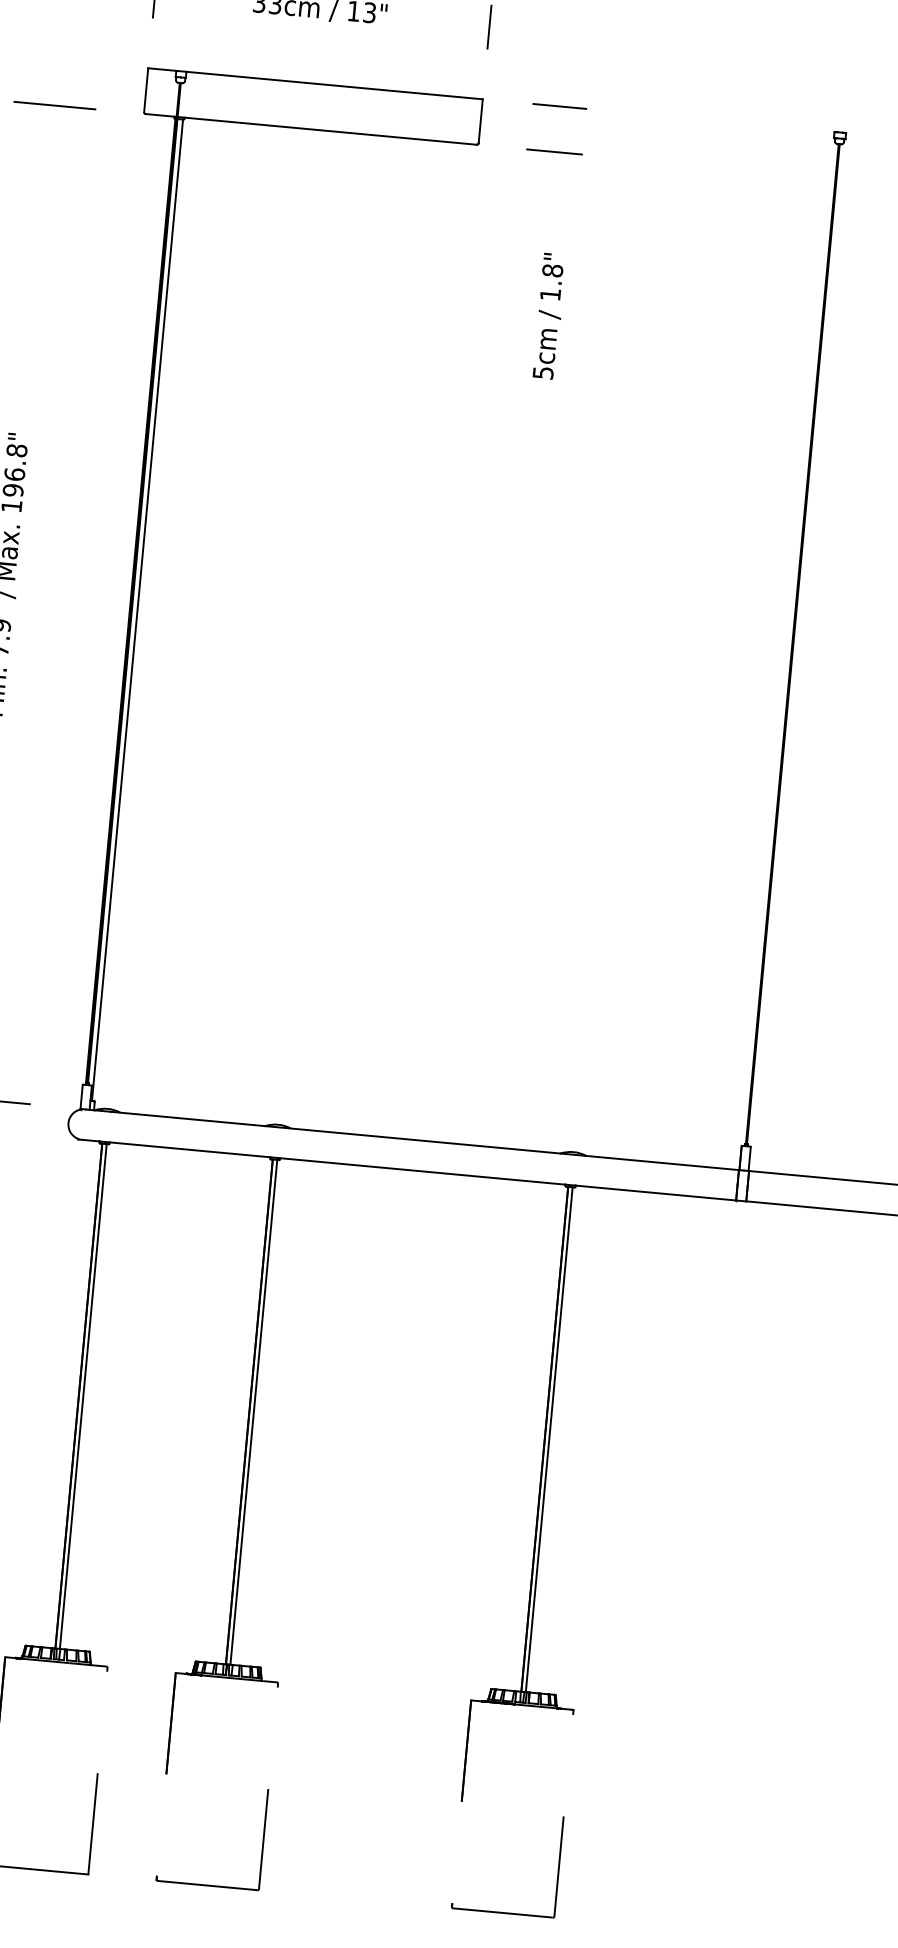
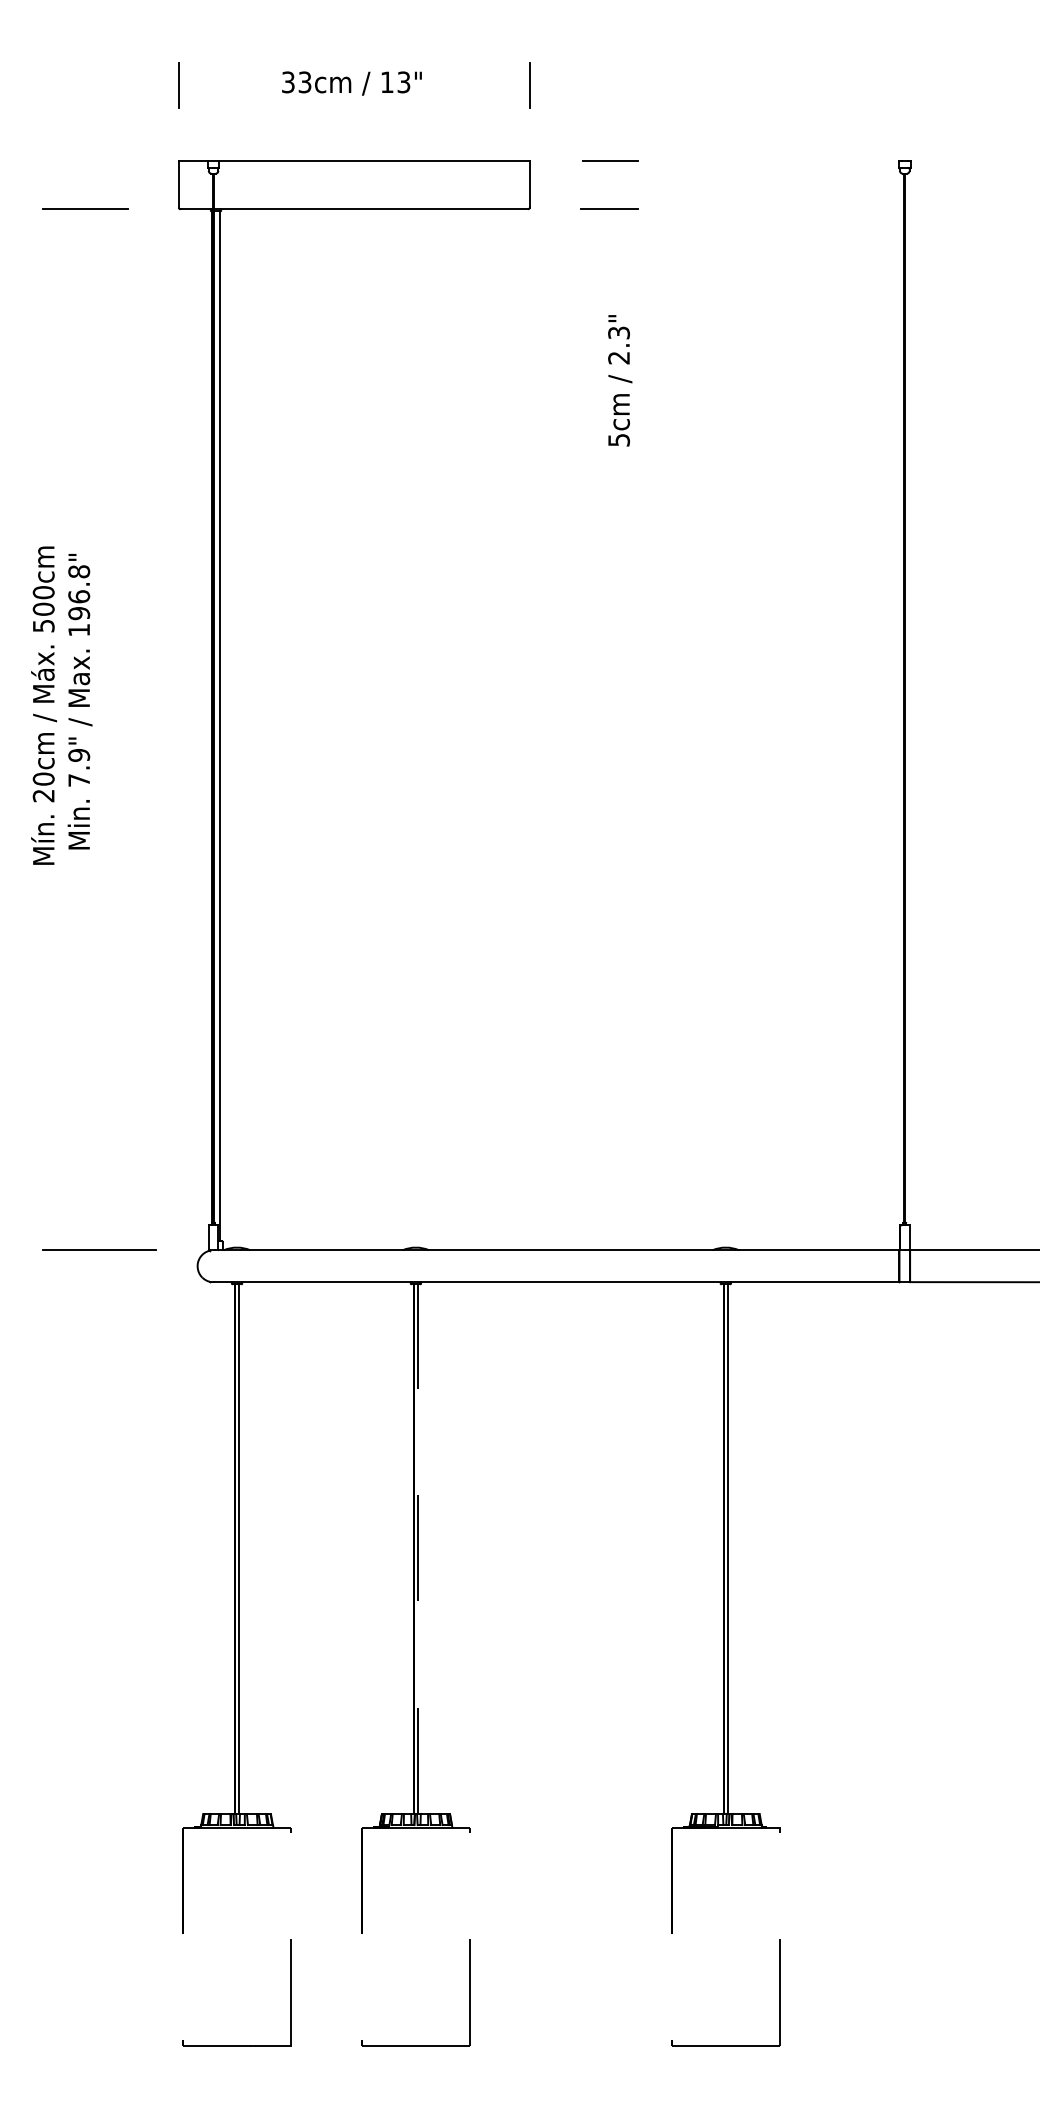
text: (551, 282) -> (618, 345), 1.8" -> 2.3"
line: (253, 1412) -> (418, 1549), solid -> dashed

